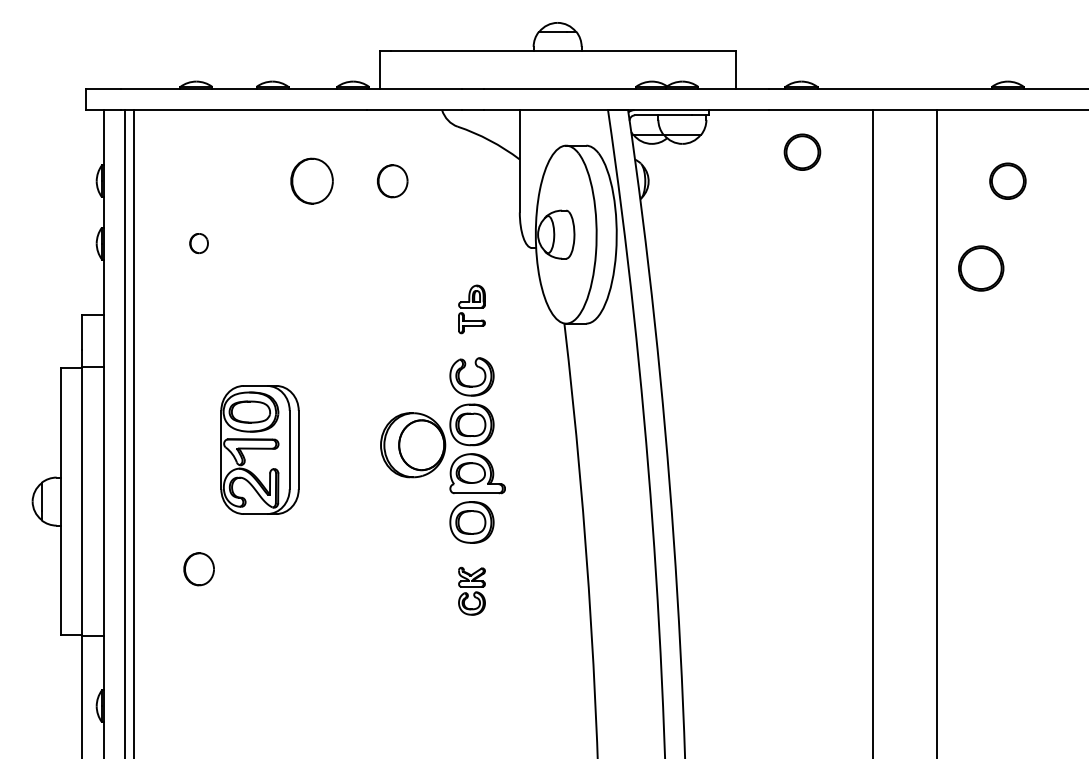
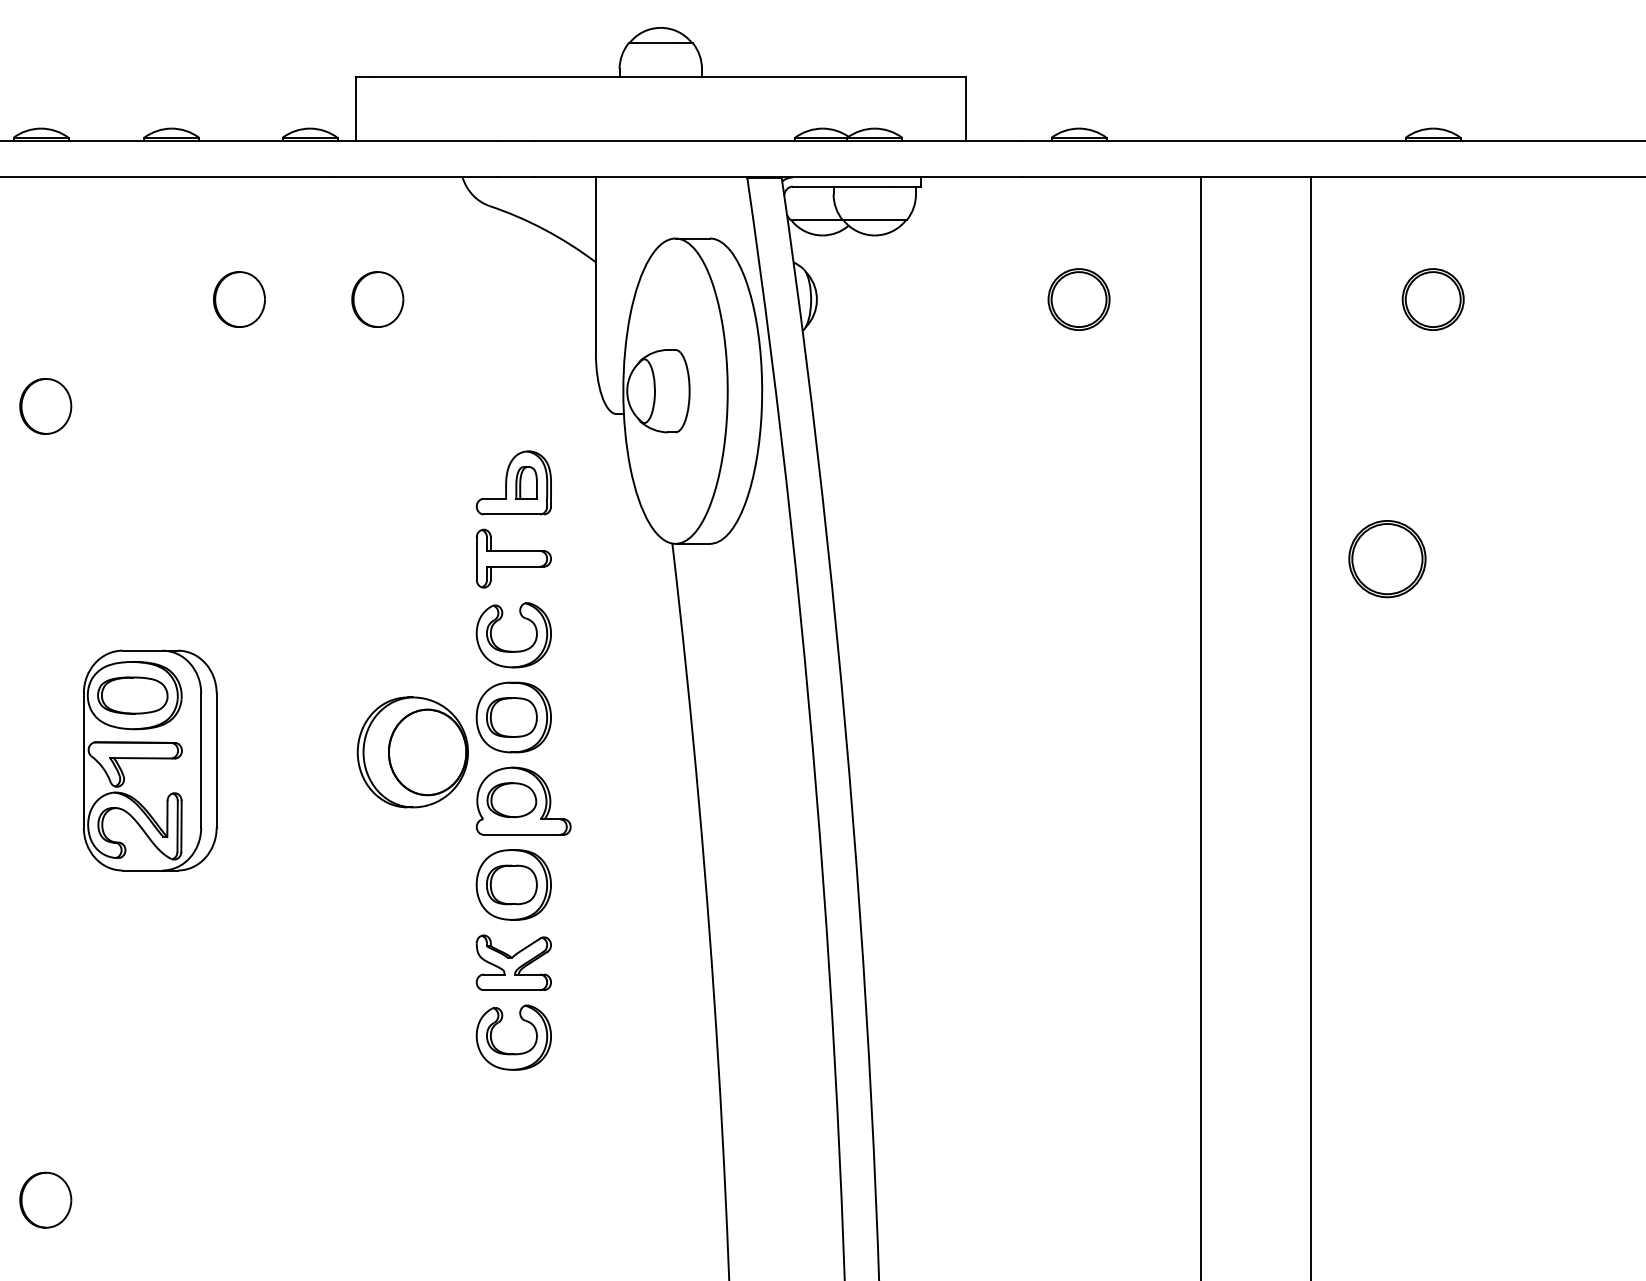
part: (802, 151) -> (1079, 298), moved
part: (311, 181) -> (238, 299), size x0.71
part: (198, 243) -> (44, 406), size x1.67
part: (981, 268) -> (1387, 559), moved
part: (471, 309) -> (513, 519), size x1.67
part: (198, 569) -> (44, 1200), moved
part: (471, 591) -> (513, 1003), size x1.67

